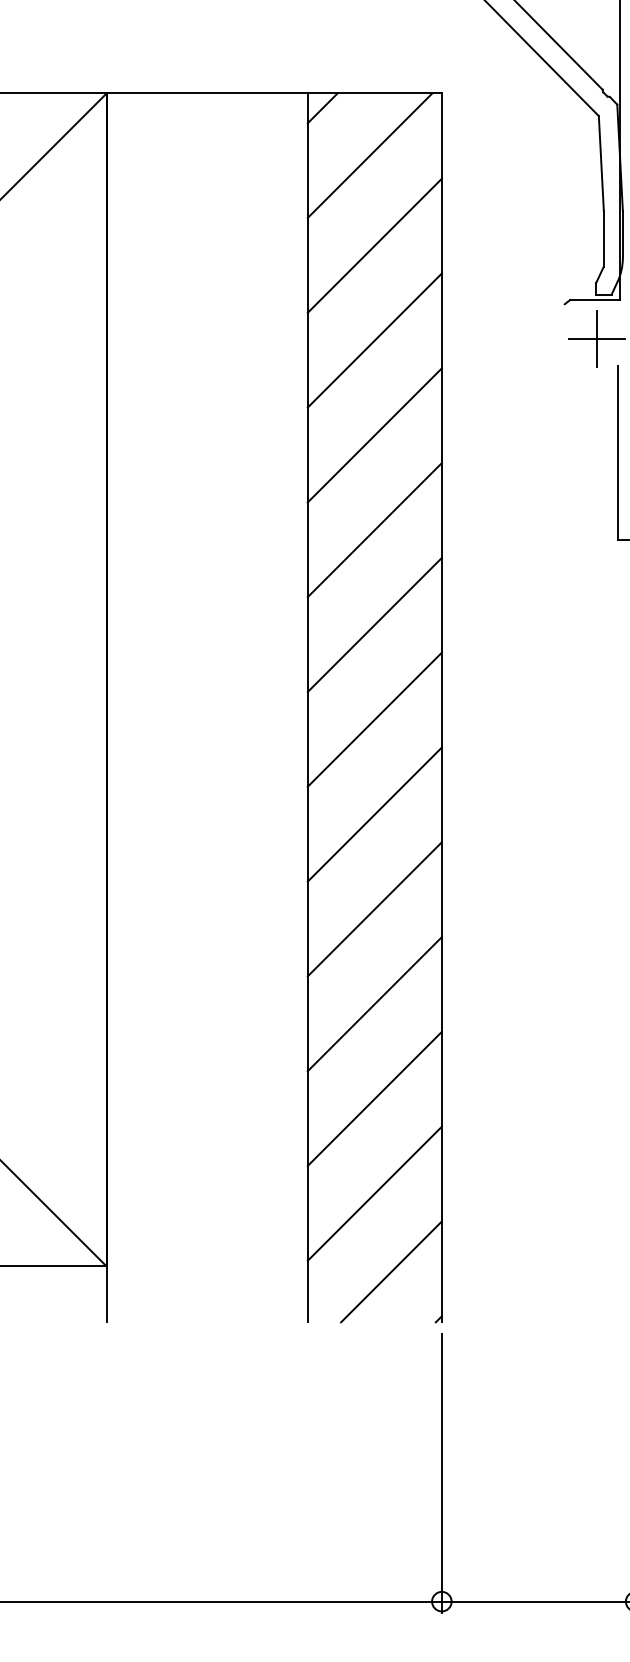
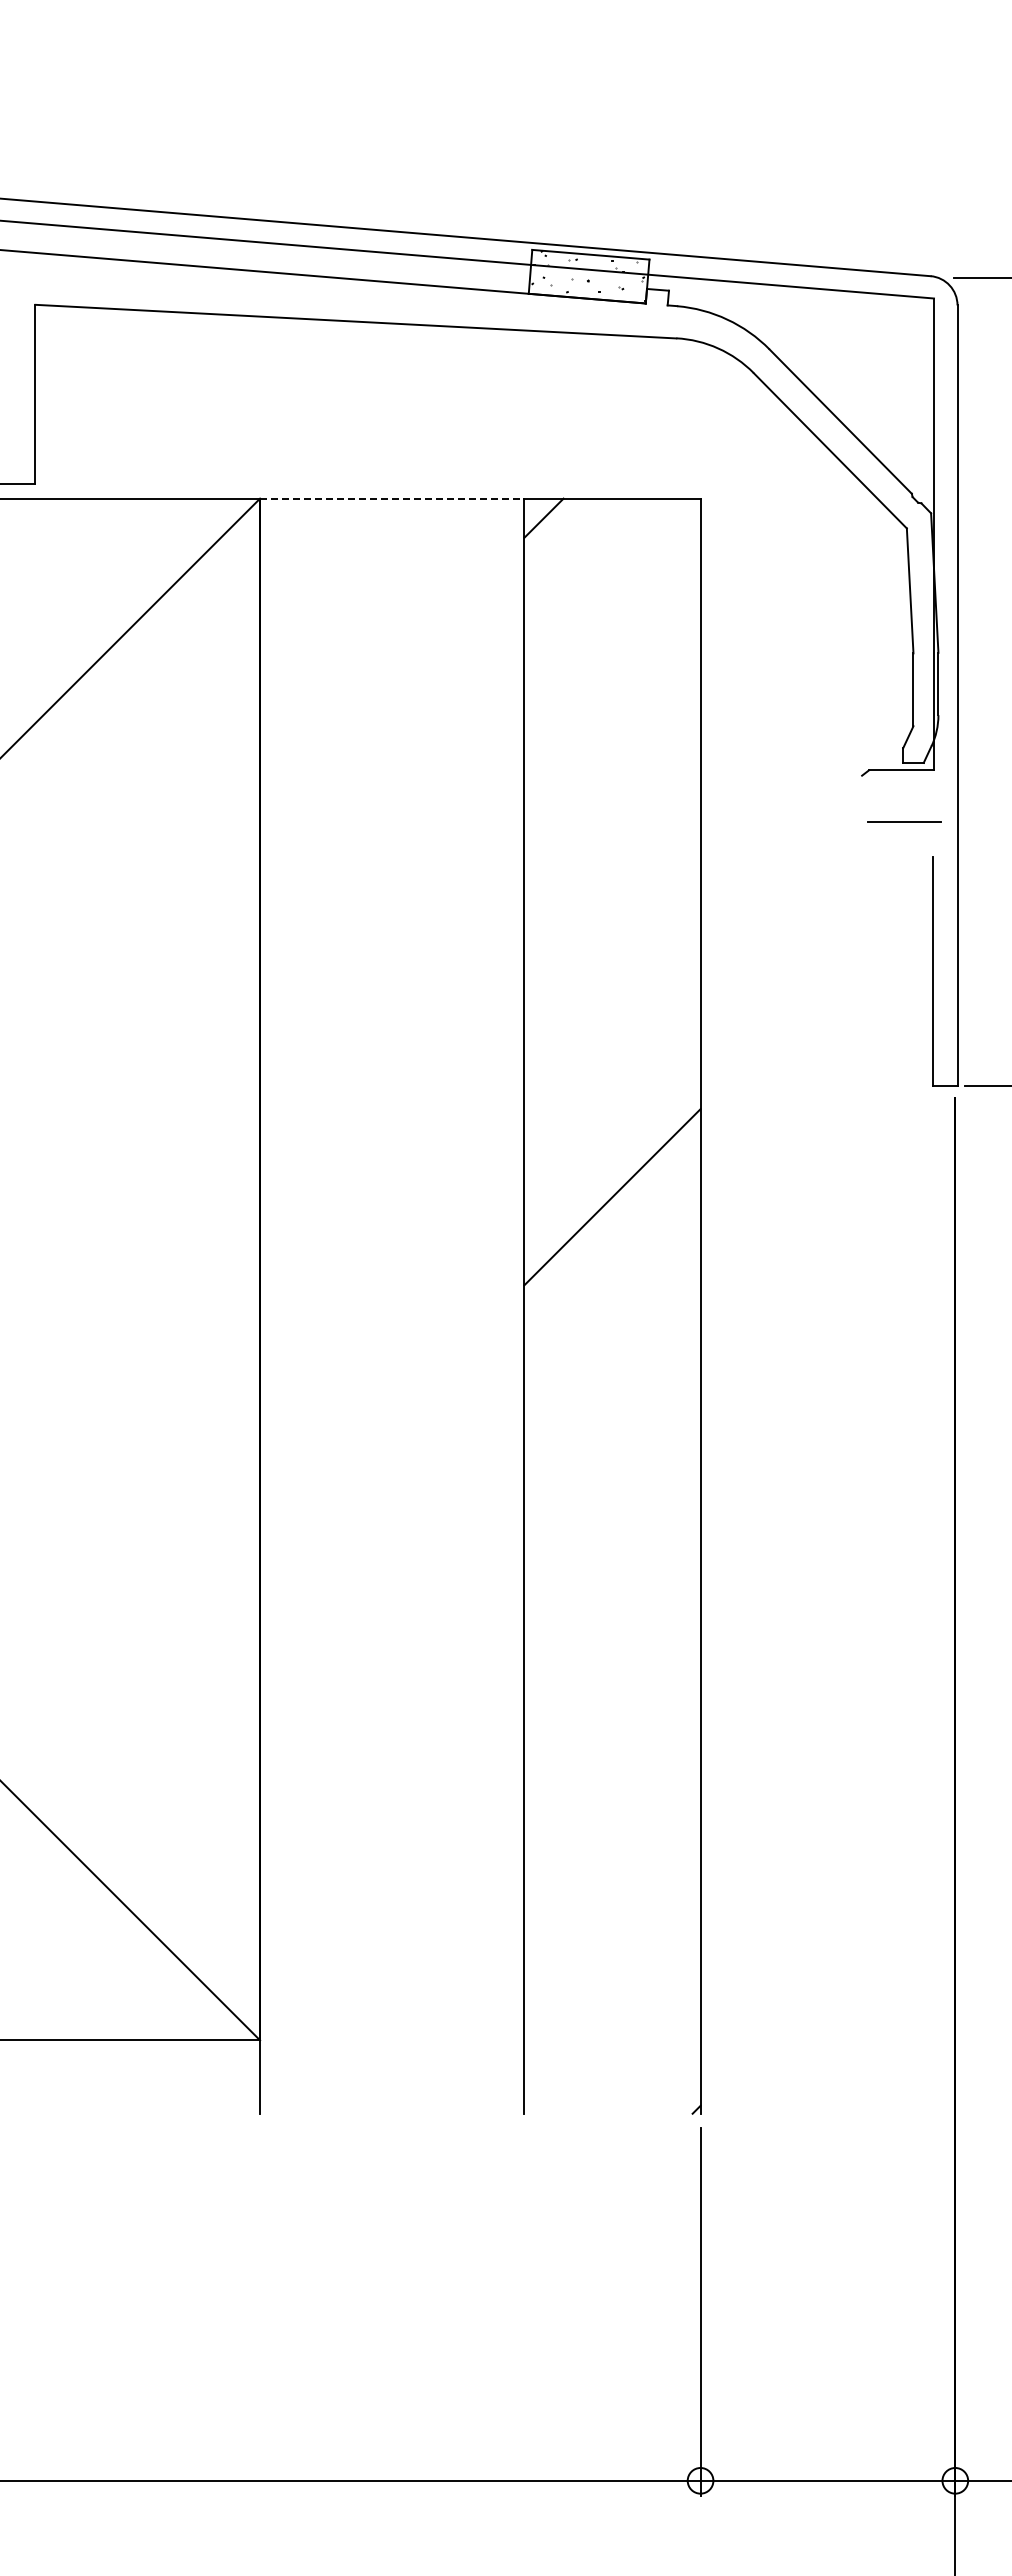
line: (207, 93) -> (392, 498), solid -> dashed
line: (370, 155) -> (606, 580), removed
line: (374, 245) -> (612, 698), removed
line: (597, 339) -> (904, 821), removed
line: (374, 340) -> (612, 823), removed
line: (374, 434) -> (612, 947), removed
line: (374, 530) -> (612, 1072), removed
line: (374, 719) -> (612, 1321), removed
line: (374, 814) -> (612, 1446), removed
line: (374, 908) -> (612, 1570), removed
line: (374, 1004) -> (612, 1695), removed
line: (374, 1099) -> (612, 1820), removed
line: (374, 1193) -> (612, 1944), removed
line: (391, 1271) -> (634, 2047), removed

